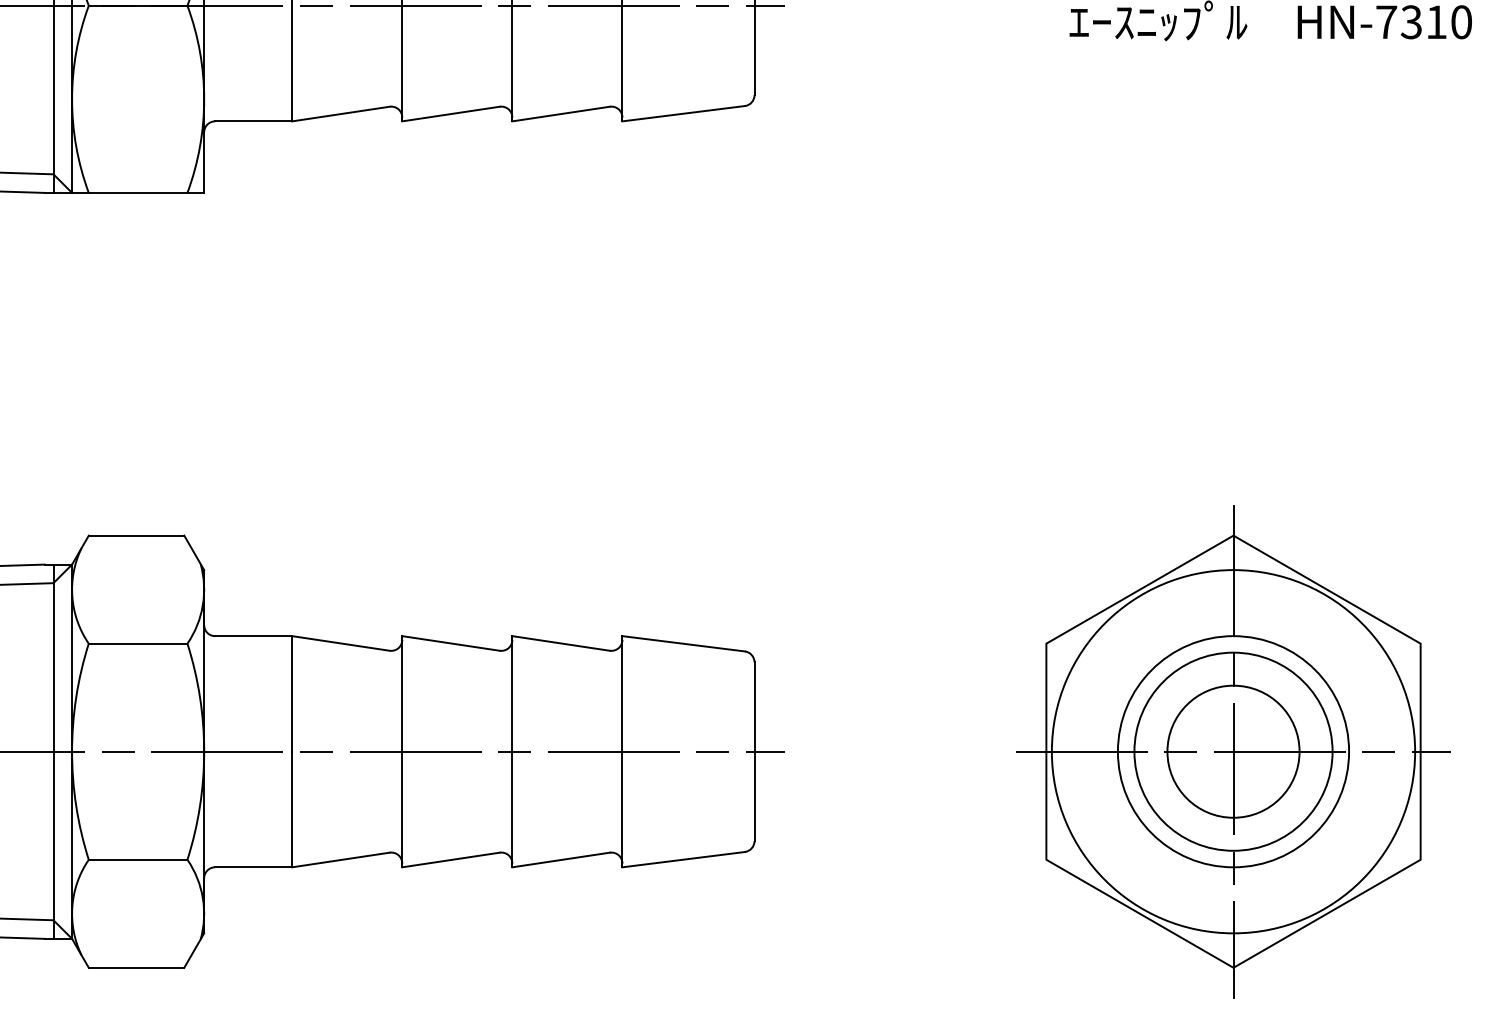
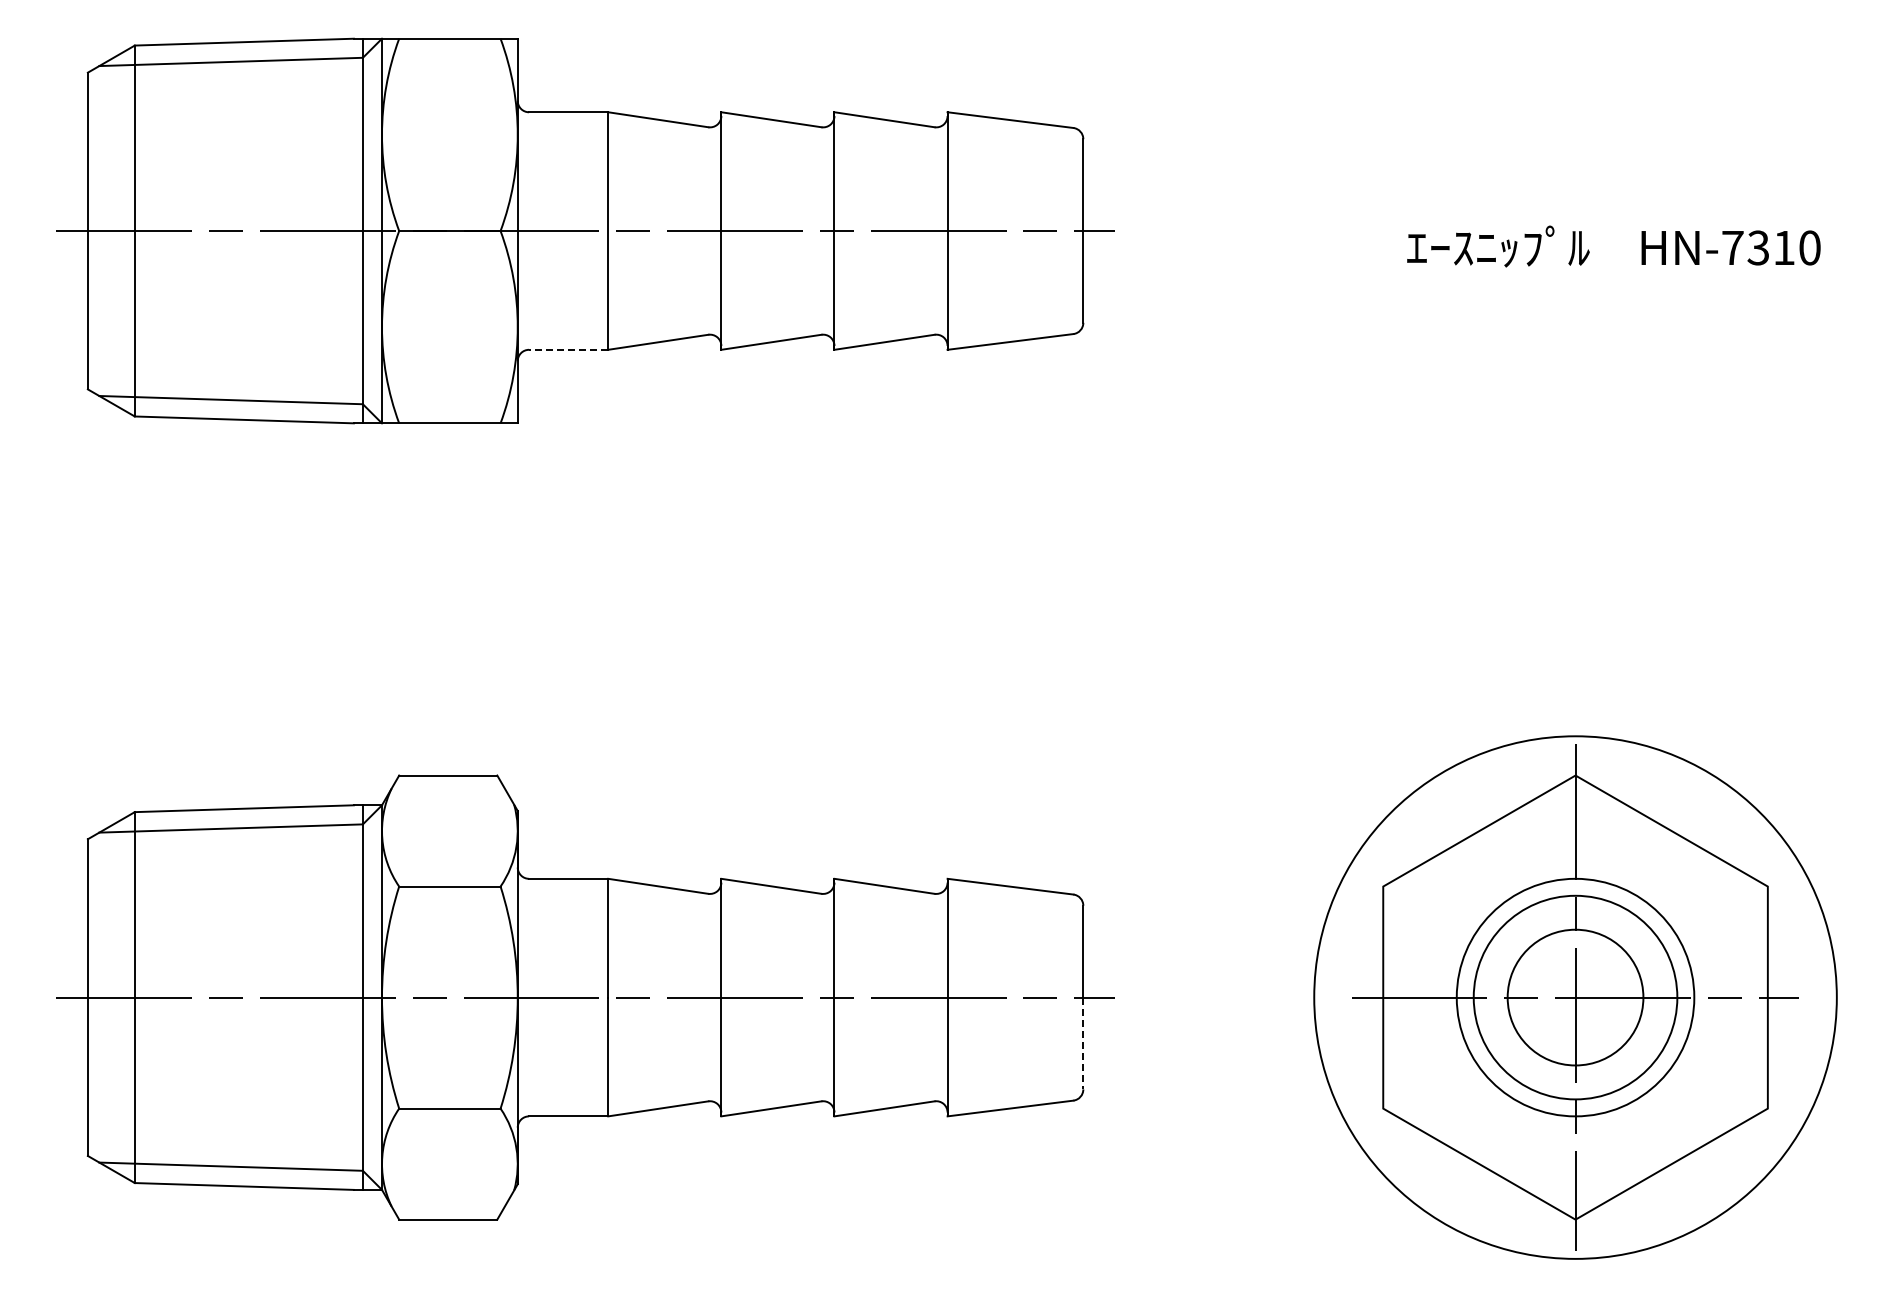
line: (253, 121) -> (568, 349), solid -> dashed
circle: (1233, 751) -> (1575, 997), size x1.4
line: (754, 796) -> (1083, 1043), solid -> dashed

